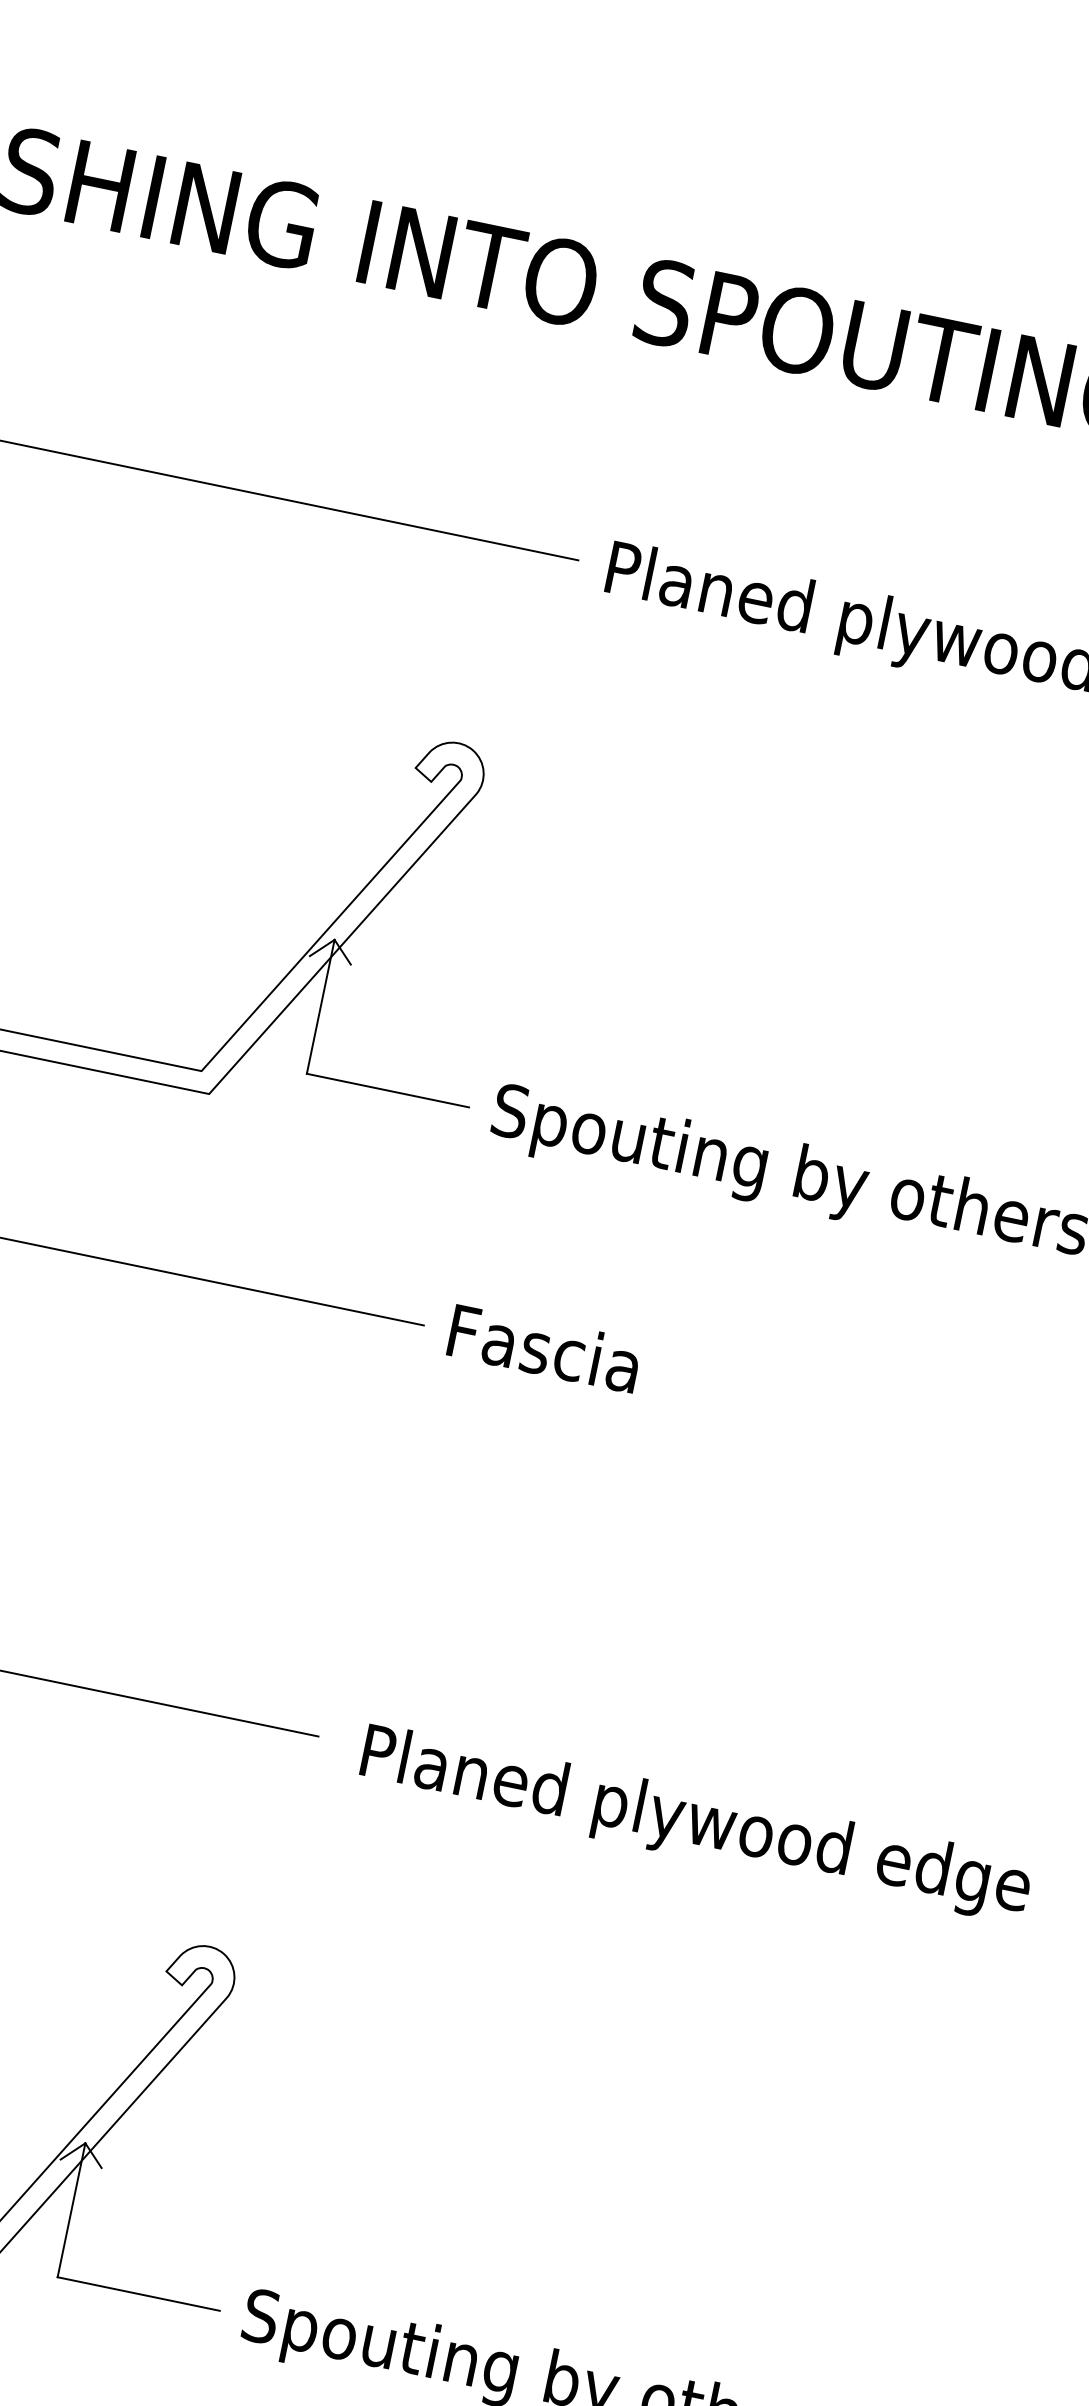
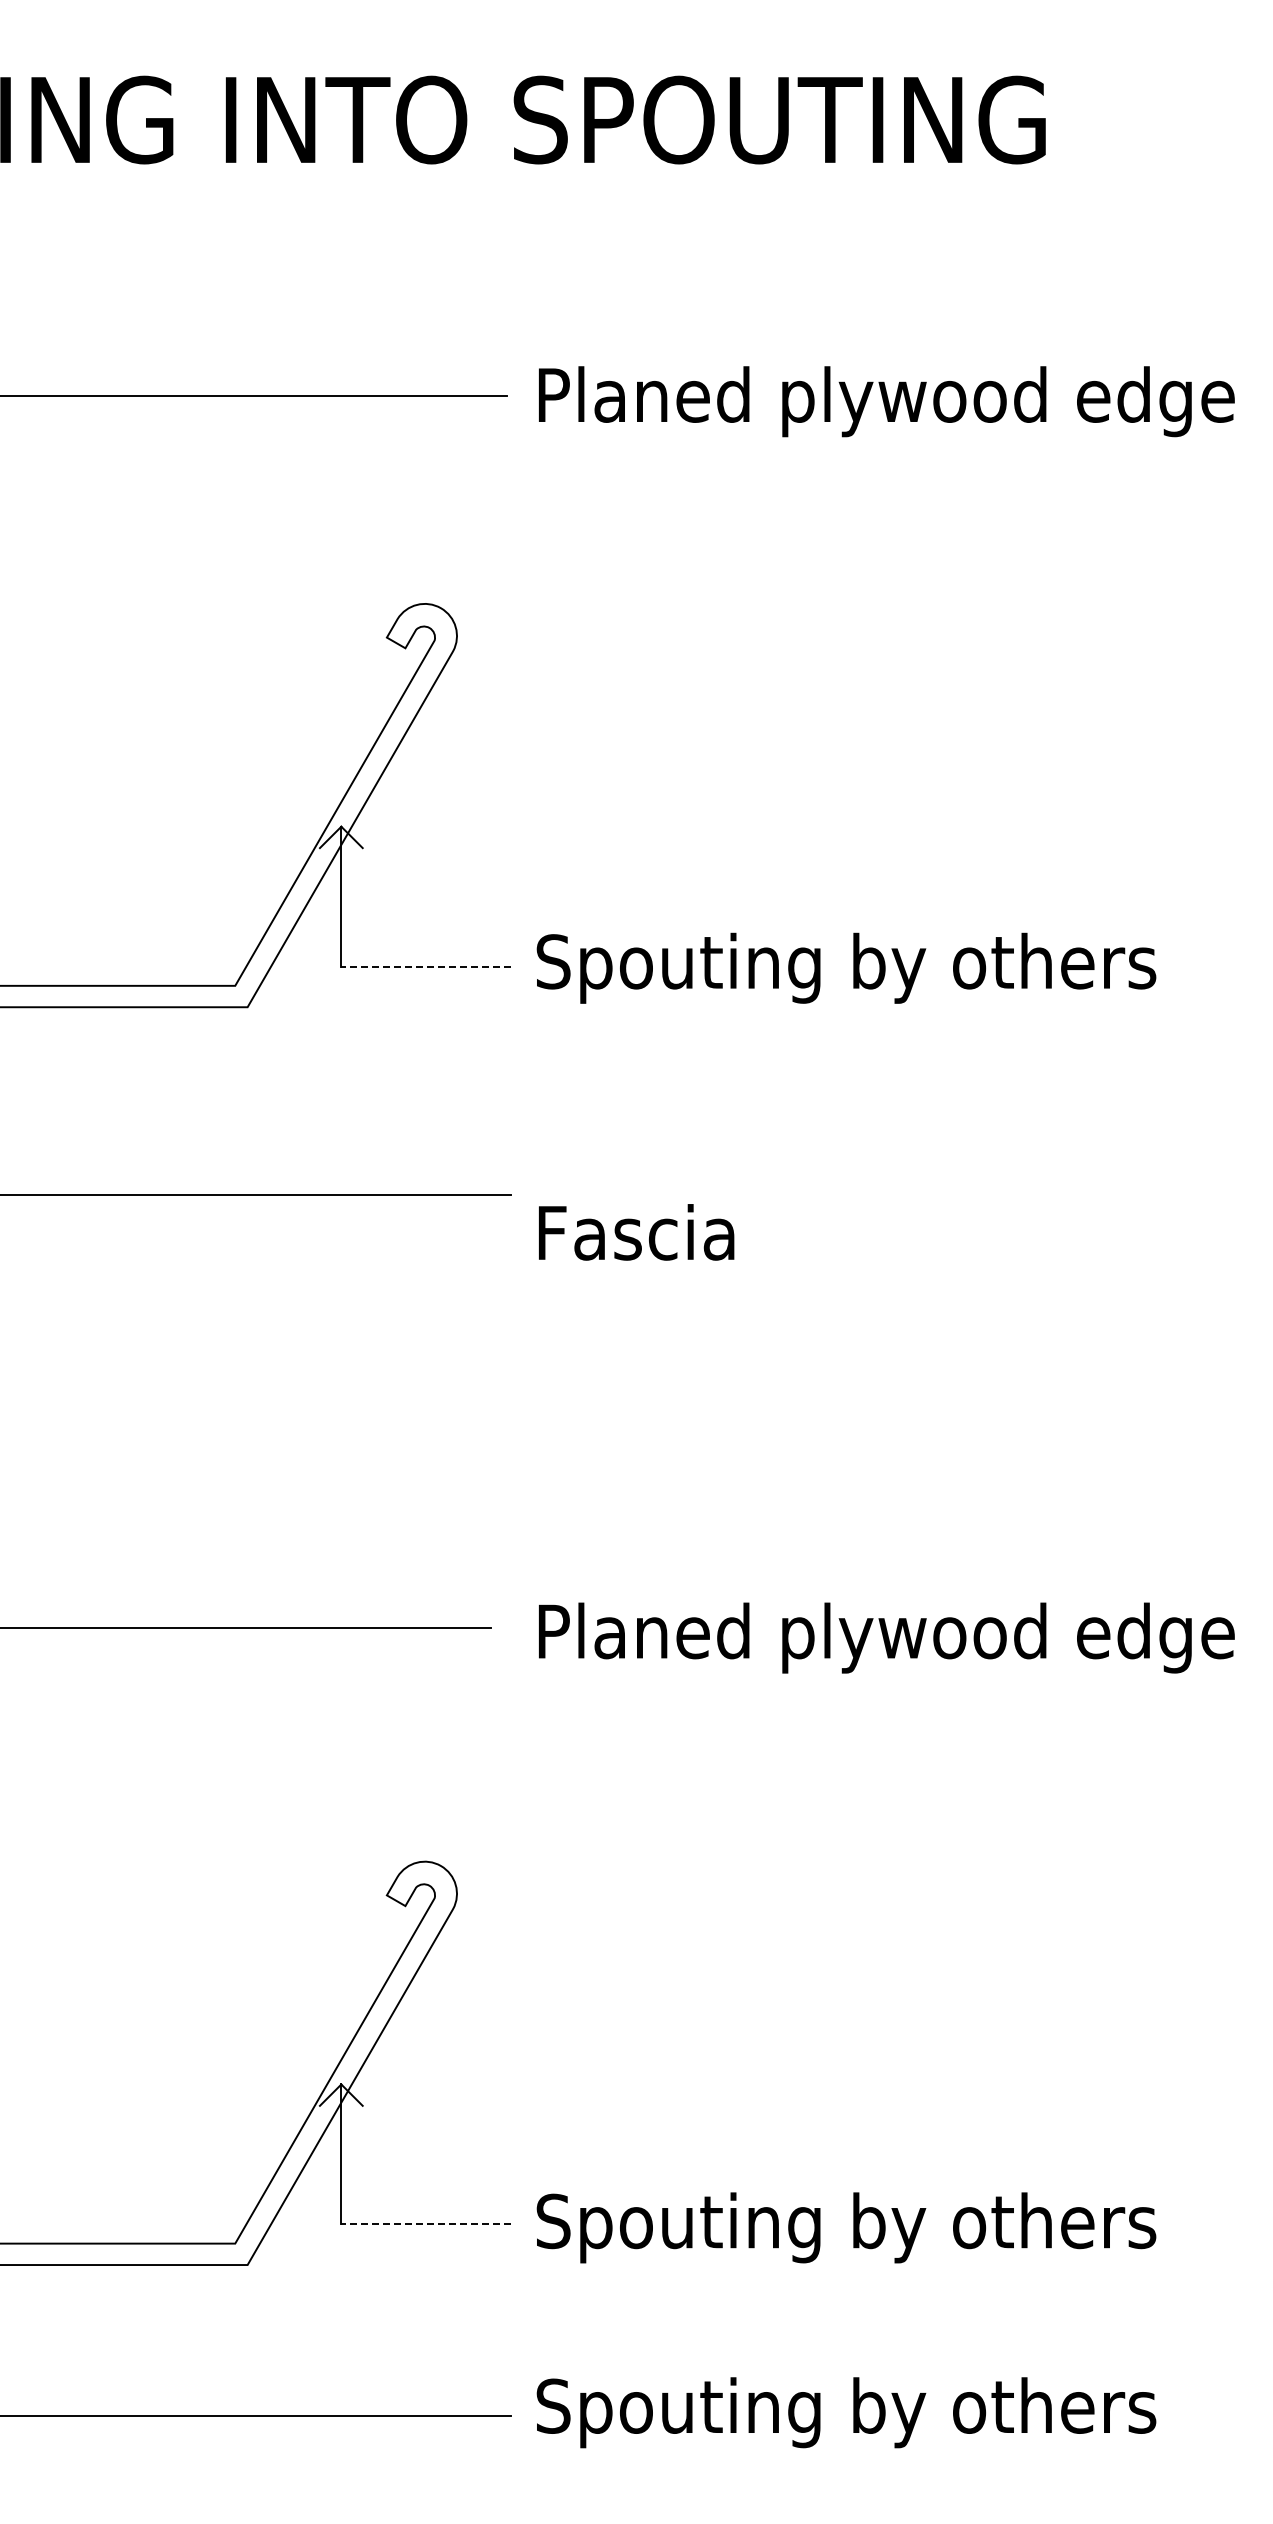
line: (388, 1090) -> (426, 966), solid -> dashed
text: (544, 1348) -> (636, 1232), moved
line: (139, 2294) -> (426, 2224), solid -> dashed

